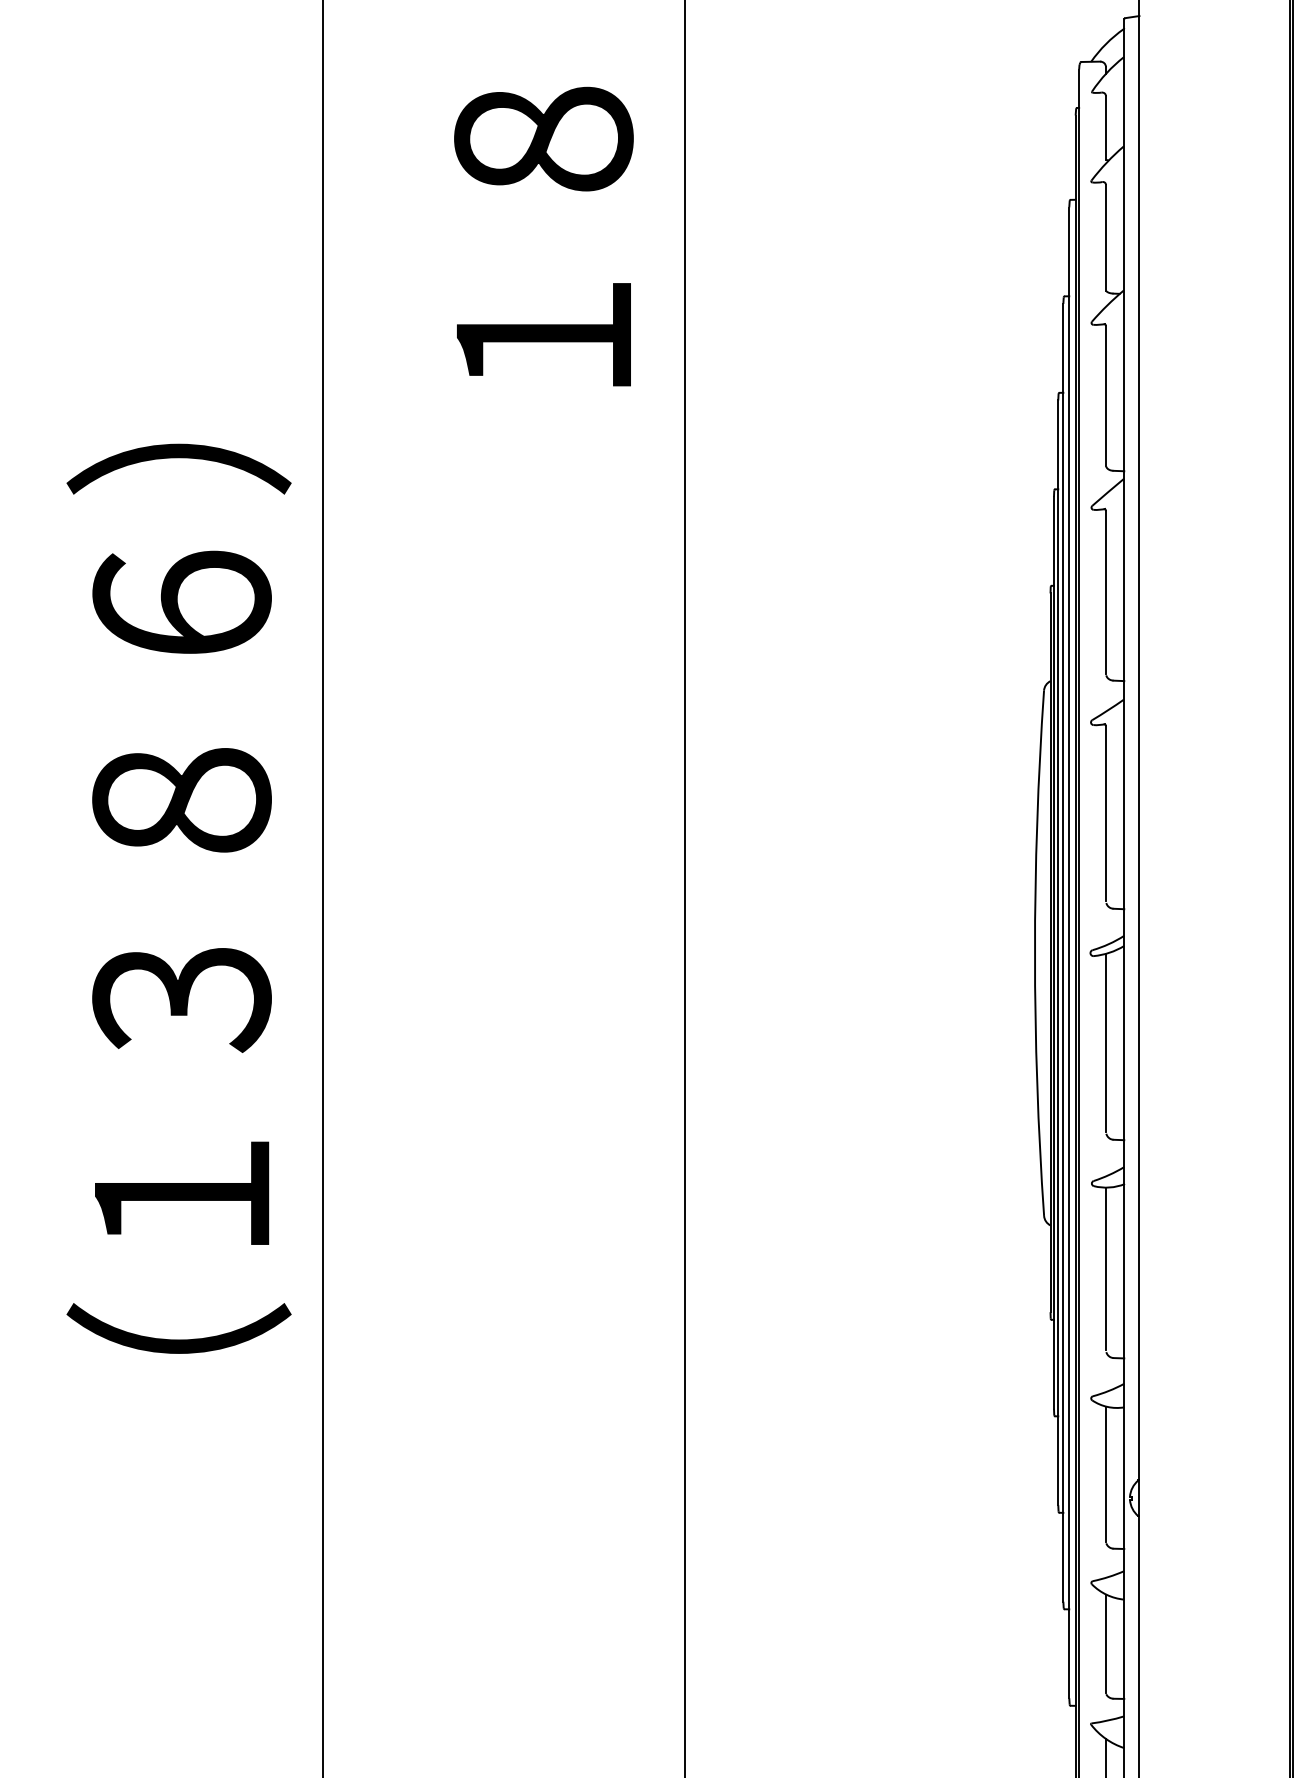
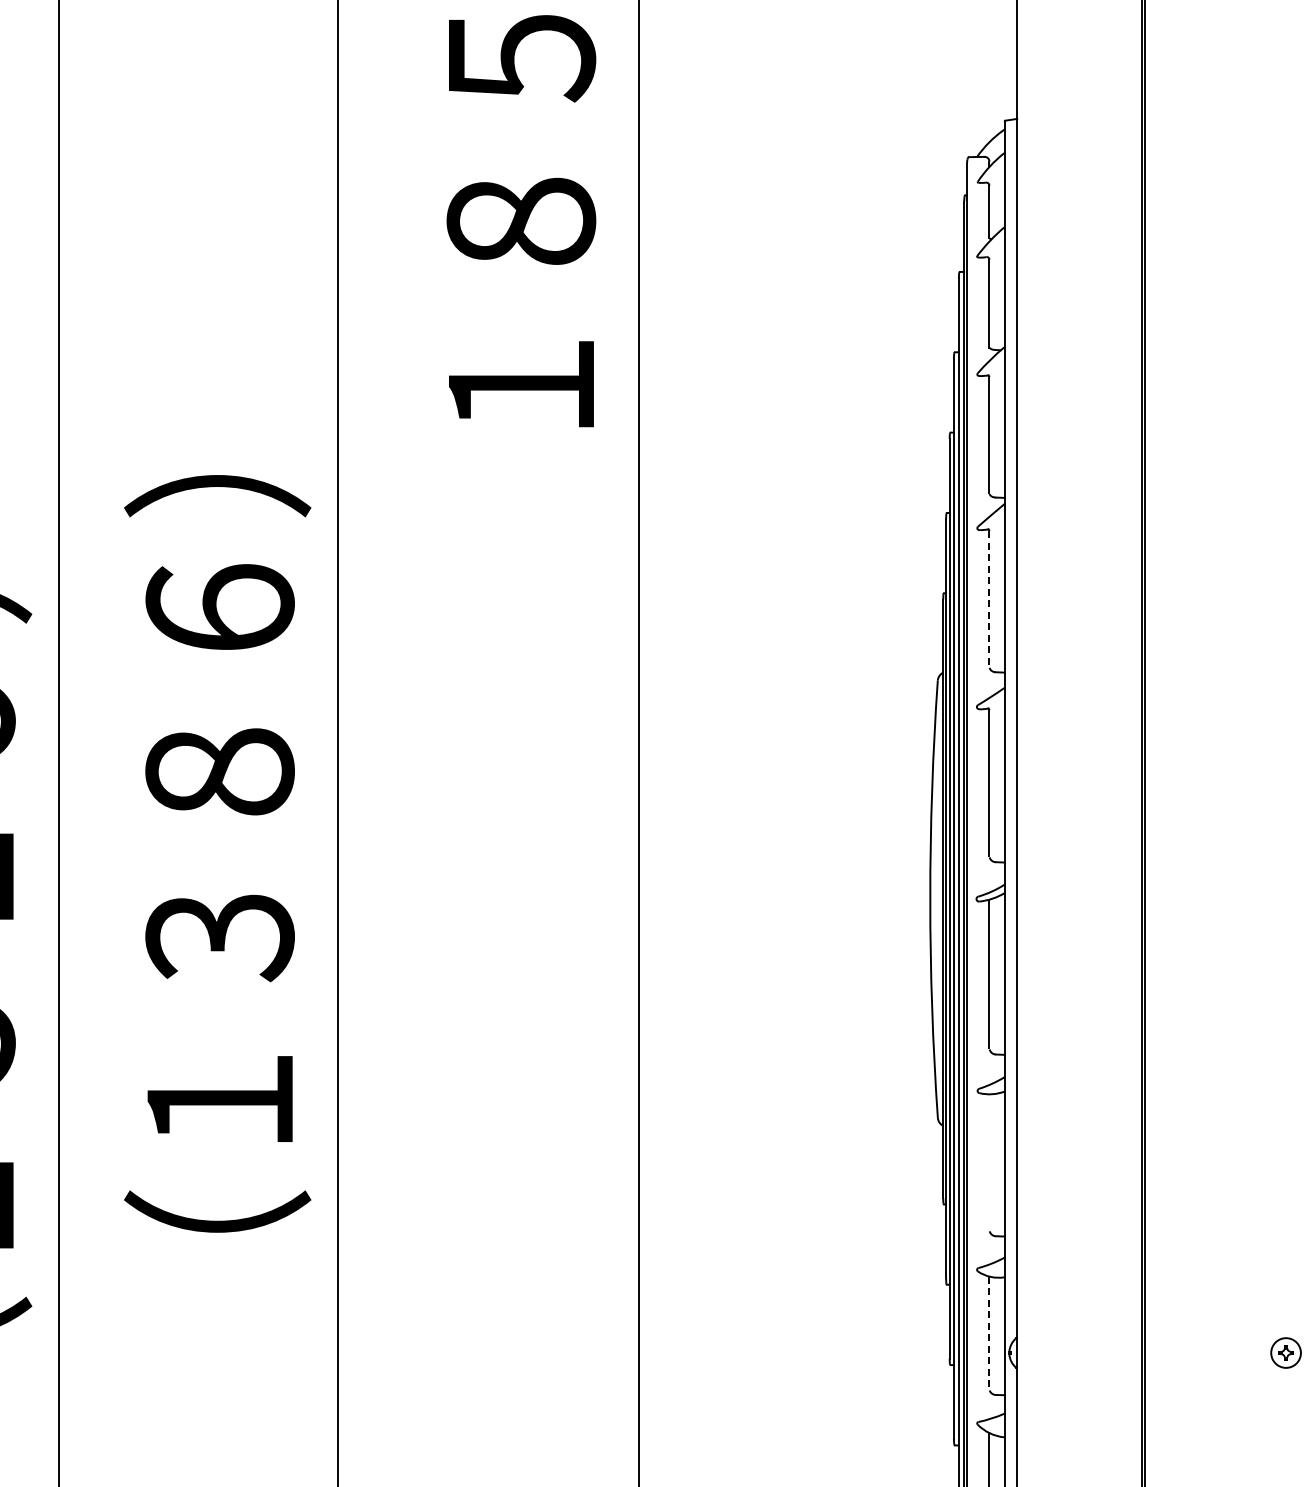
line: (1106, 592) -> (989, 598), solid -> dashed
line: (1106, 1268) -> (989, 1161), removed
line: (1106, 1474) -> (989, 1333), solid -> dashed

